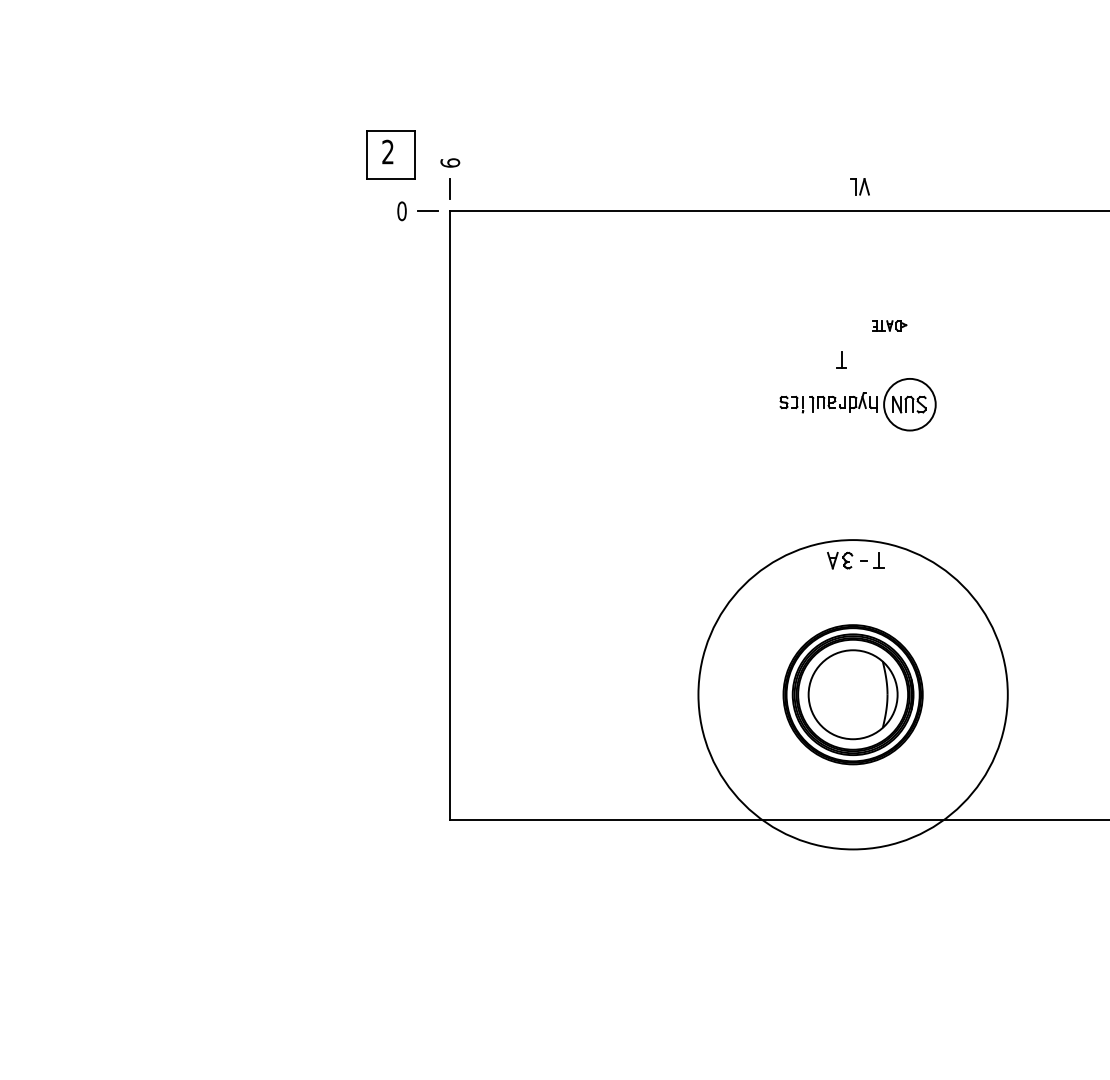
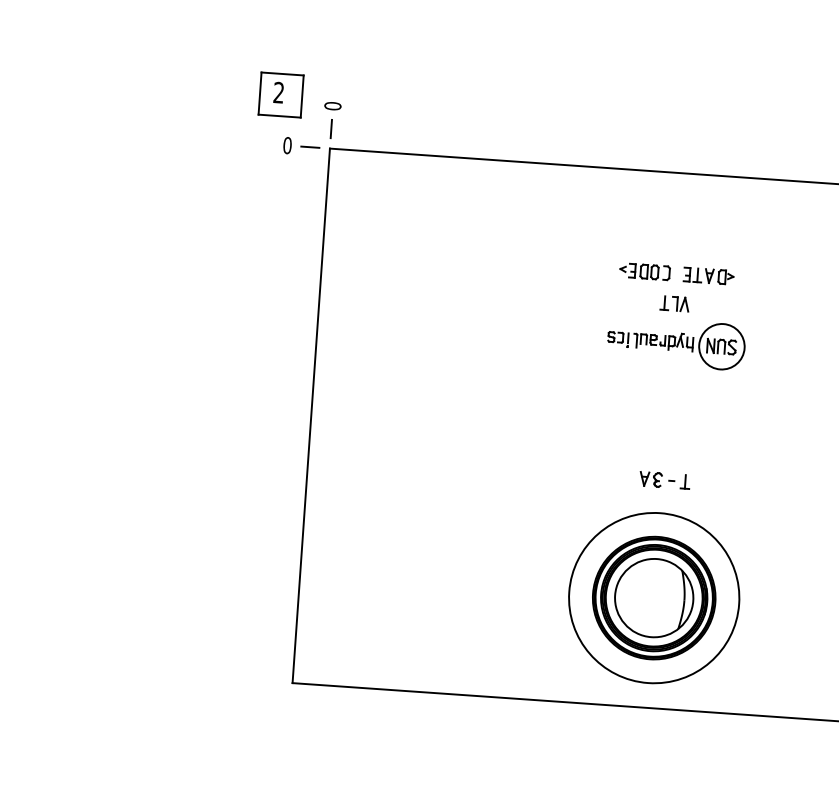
text: (449, 162) -> (332, 105), 6 -> 0
part: (859, 186) -> (680, 303), moved
part: (816, 325) -> (644, 271), added
part: (889, 325) -> (708, 275), size x1.67
circle: (852, 694) -> (653, 597), size x0.62

